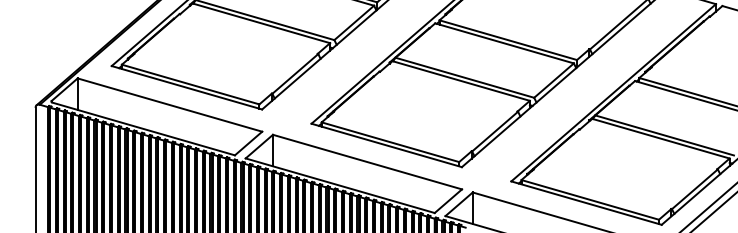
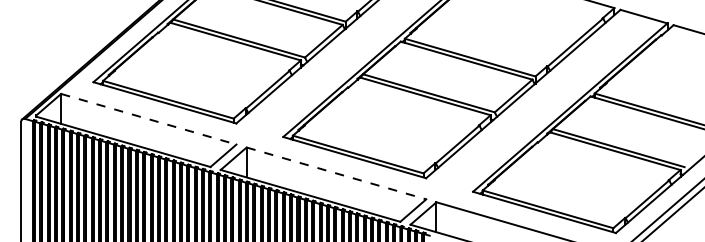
line: (170, 105) -> (149, 119), solid -> dashed
line: (367, 162) -> (336, 173), solid -> dashed

